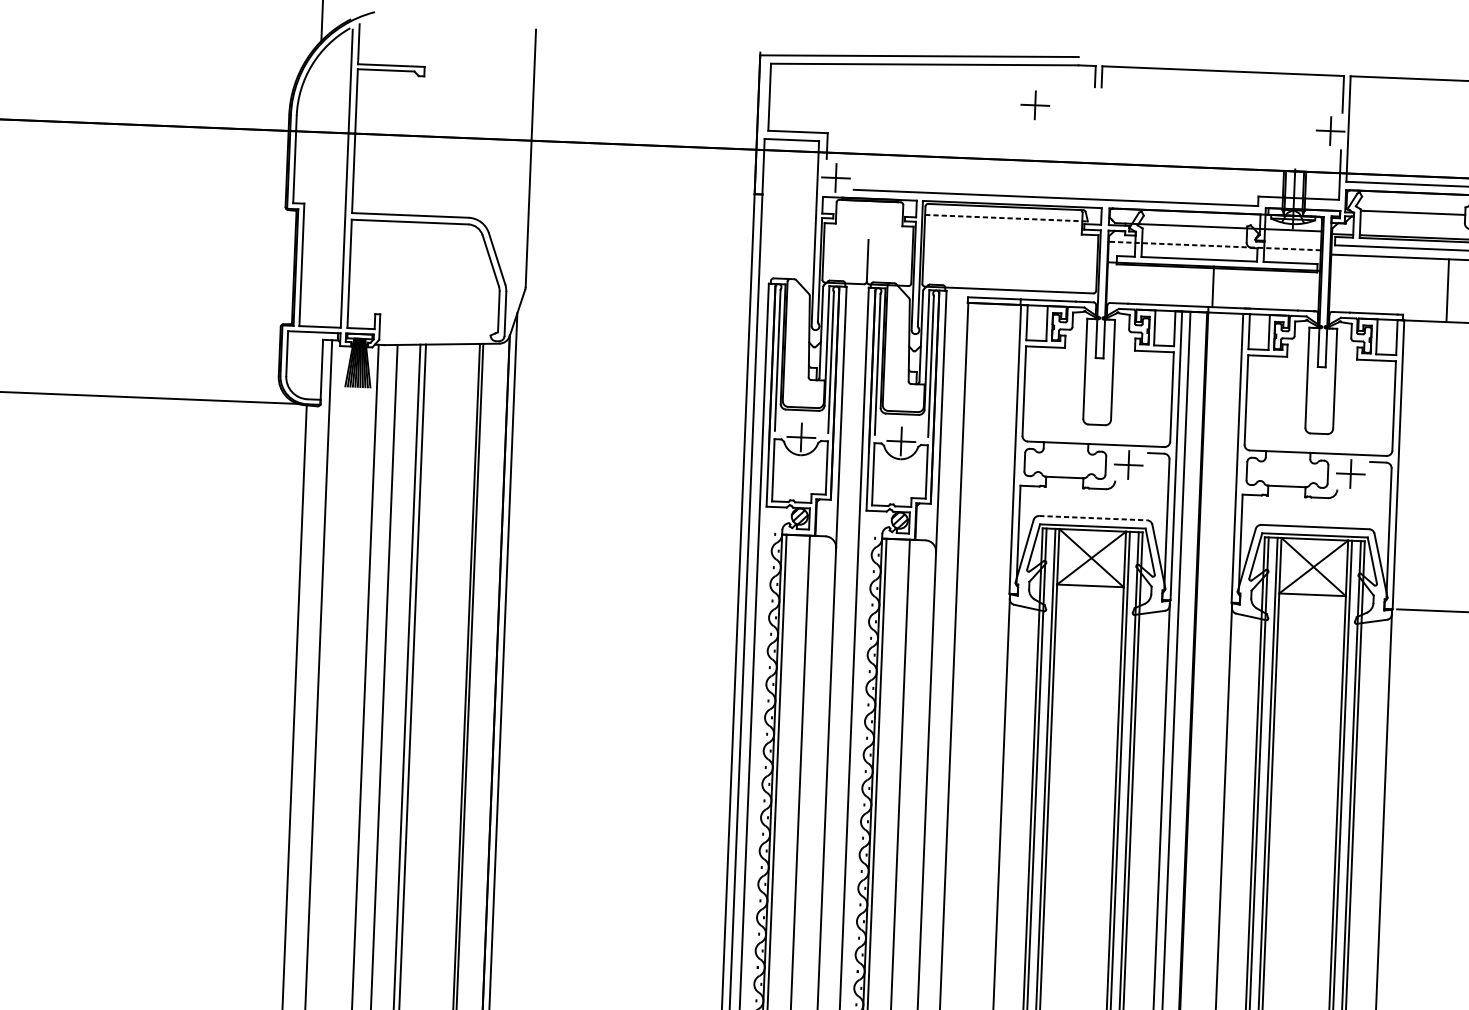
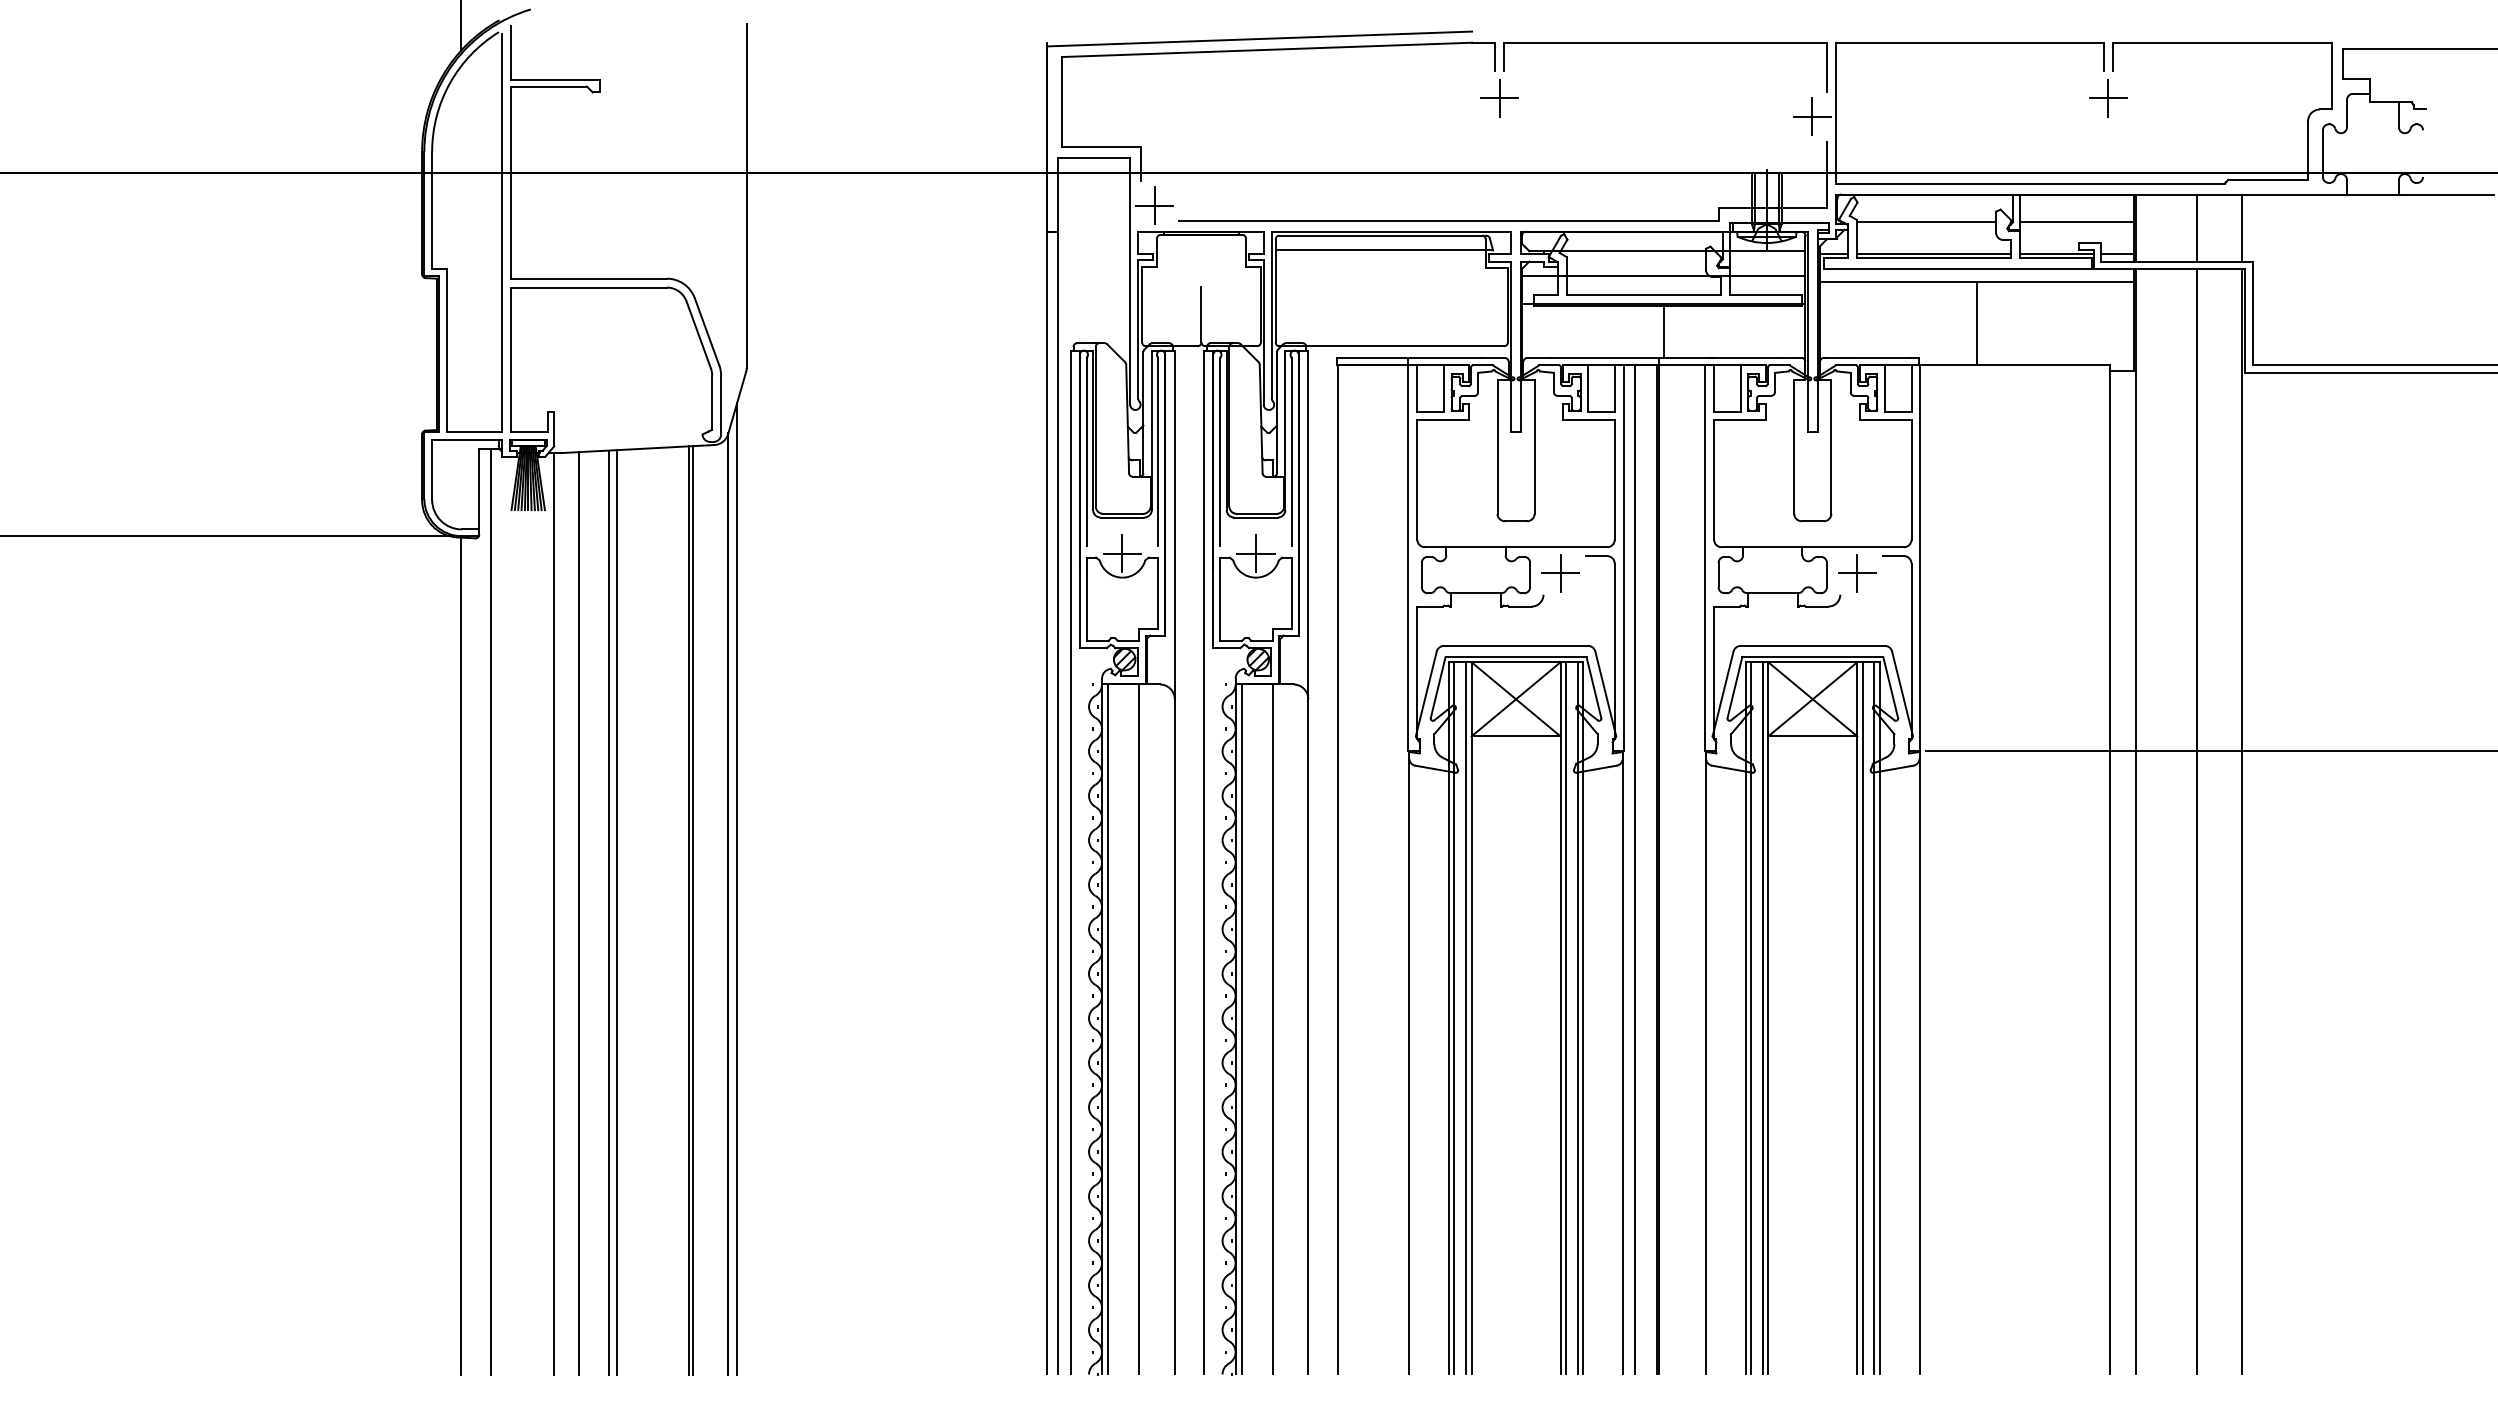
part: (1035, 105) -> (1499, 98), moved
line: (1006, 218) -> (1384, 250), dashed -> solid
line: (1214, 246) -> (1663, 276), dashed -> solid
line: (1093, 517) -> (1516, 645), dashed -> solid

